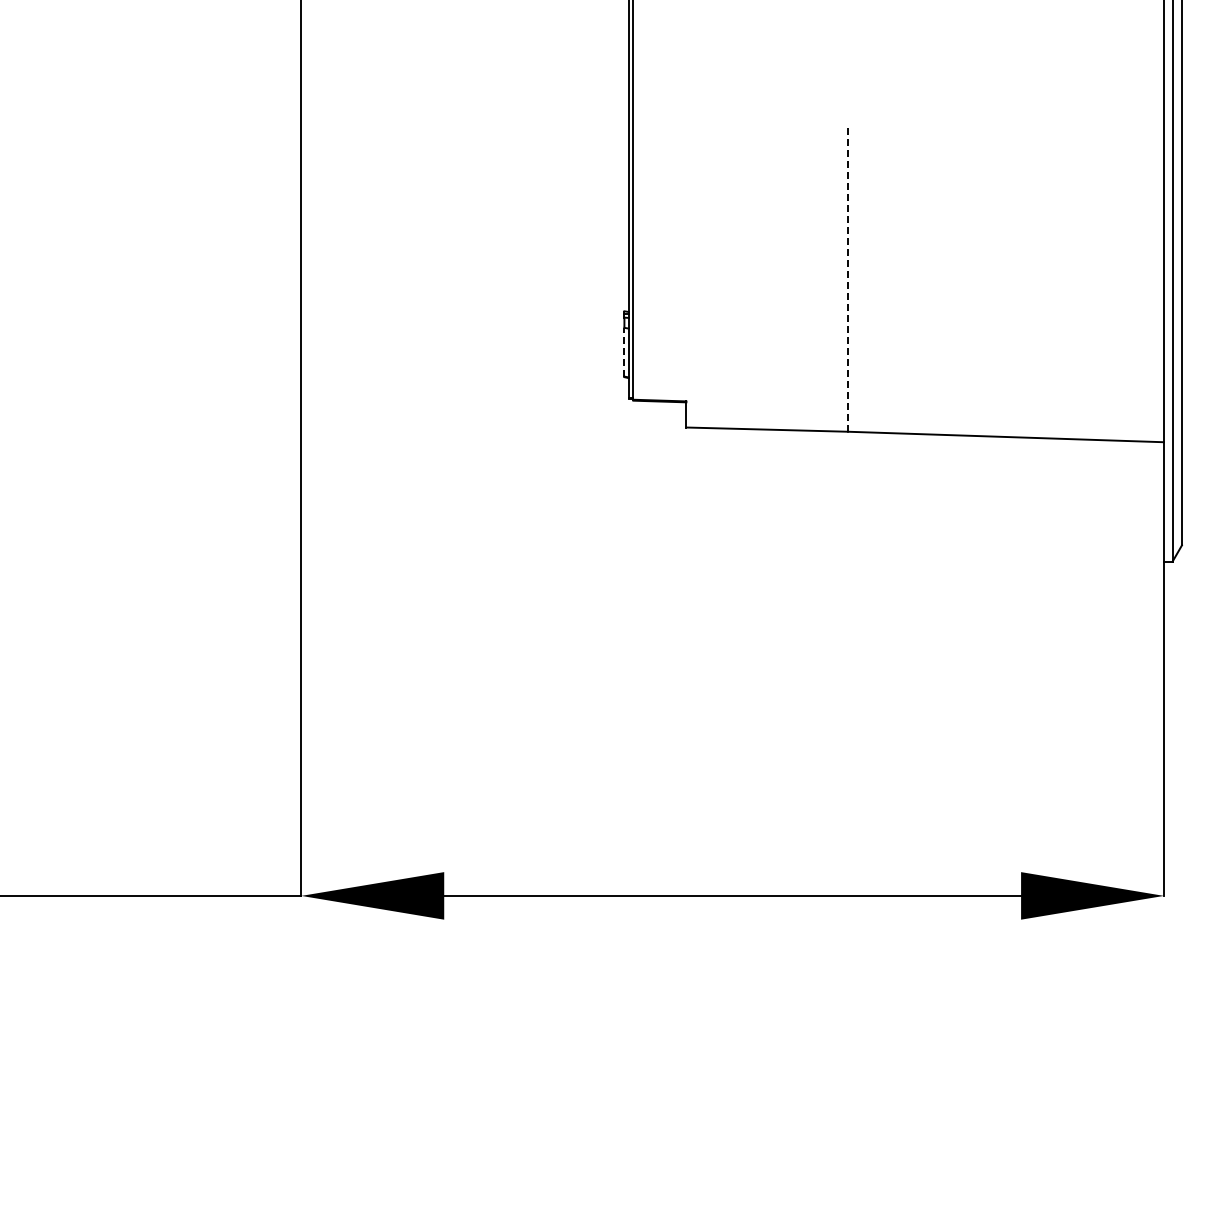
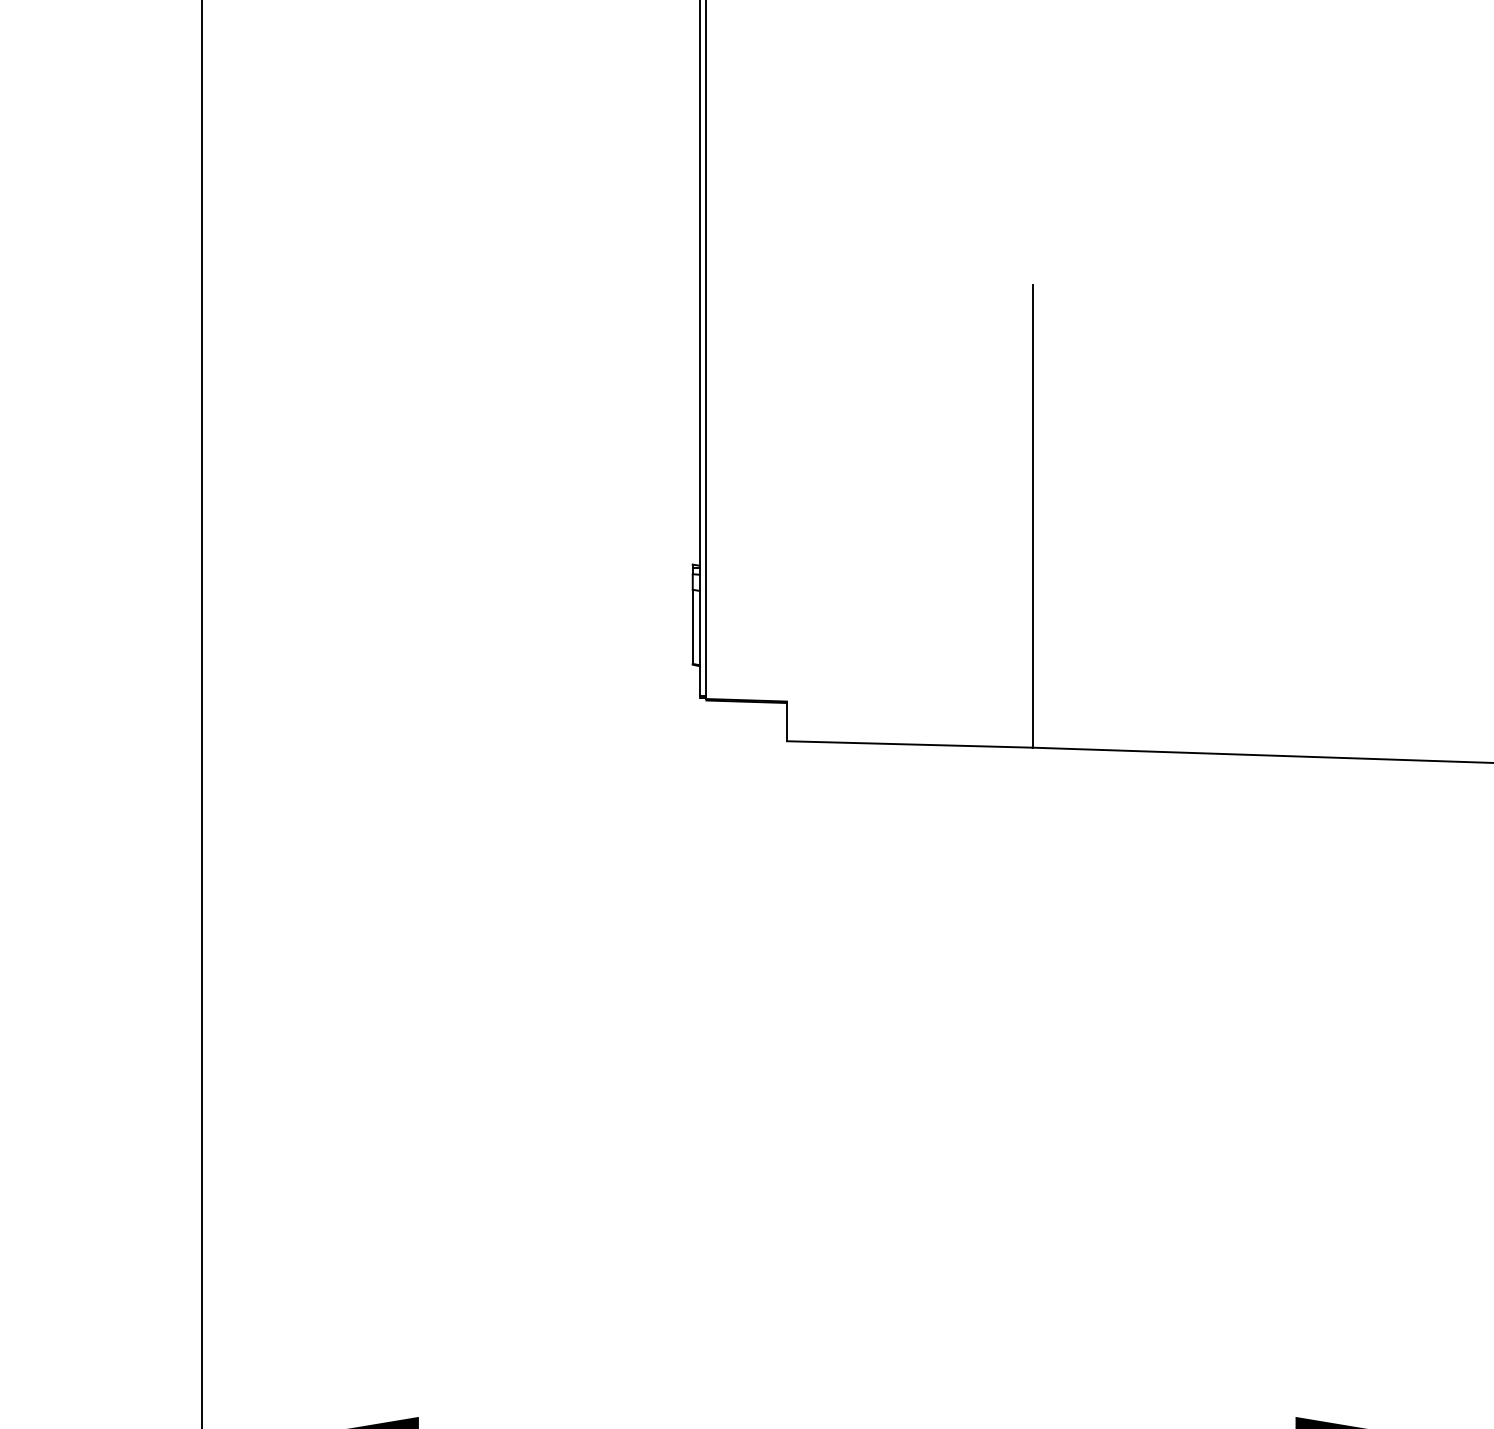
line: (847, 278) -> (1031, 514), dashed -> solid
line: (624, 351) -> (692, 625), dashed -> solid

